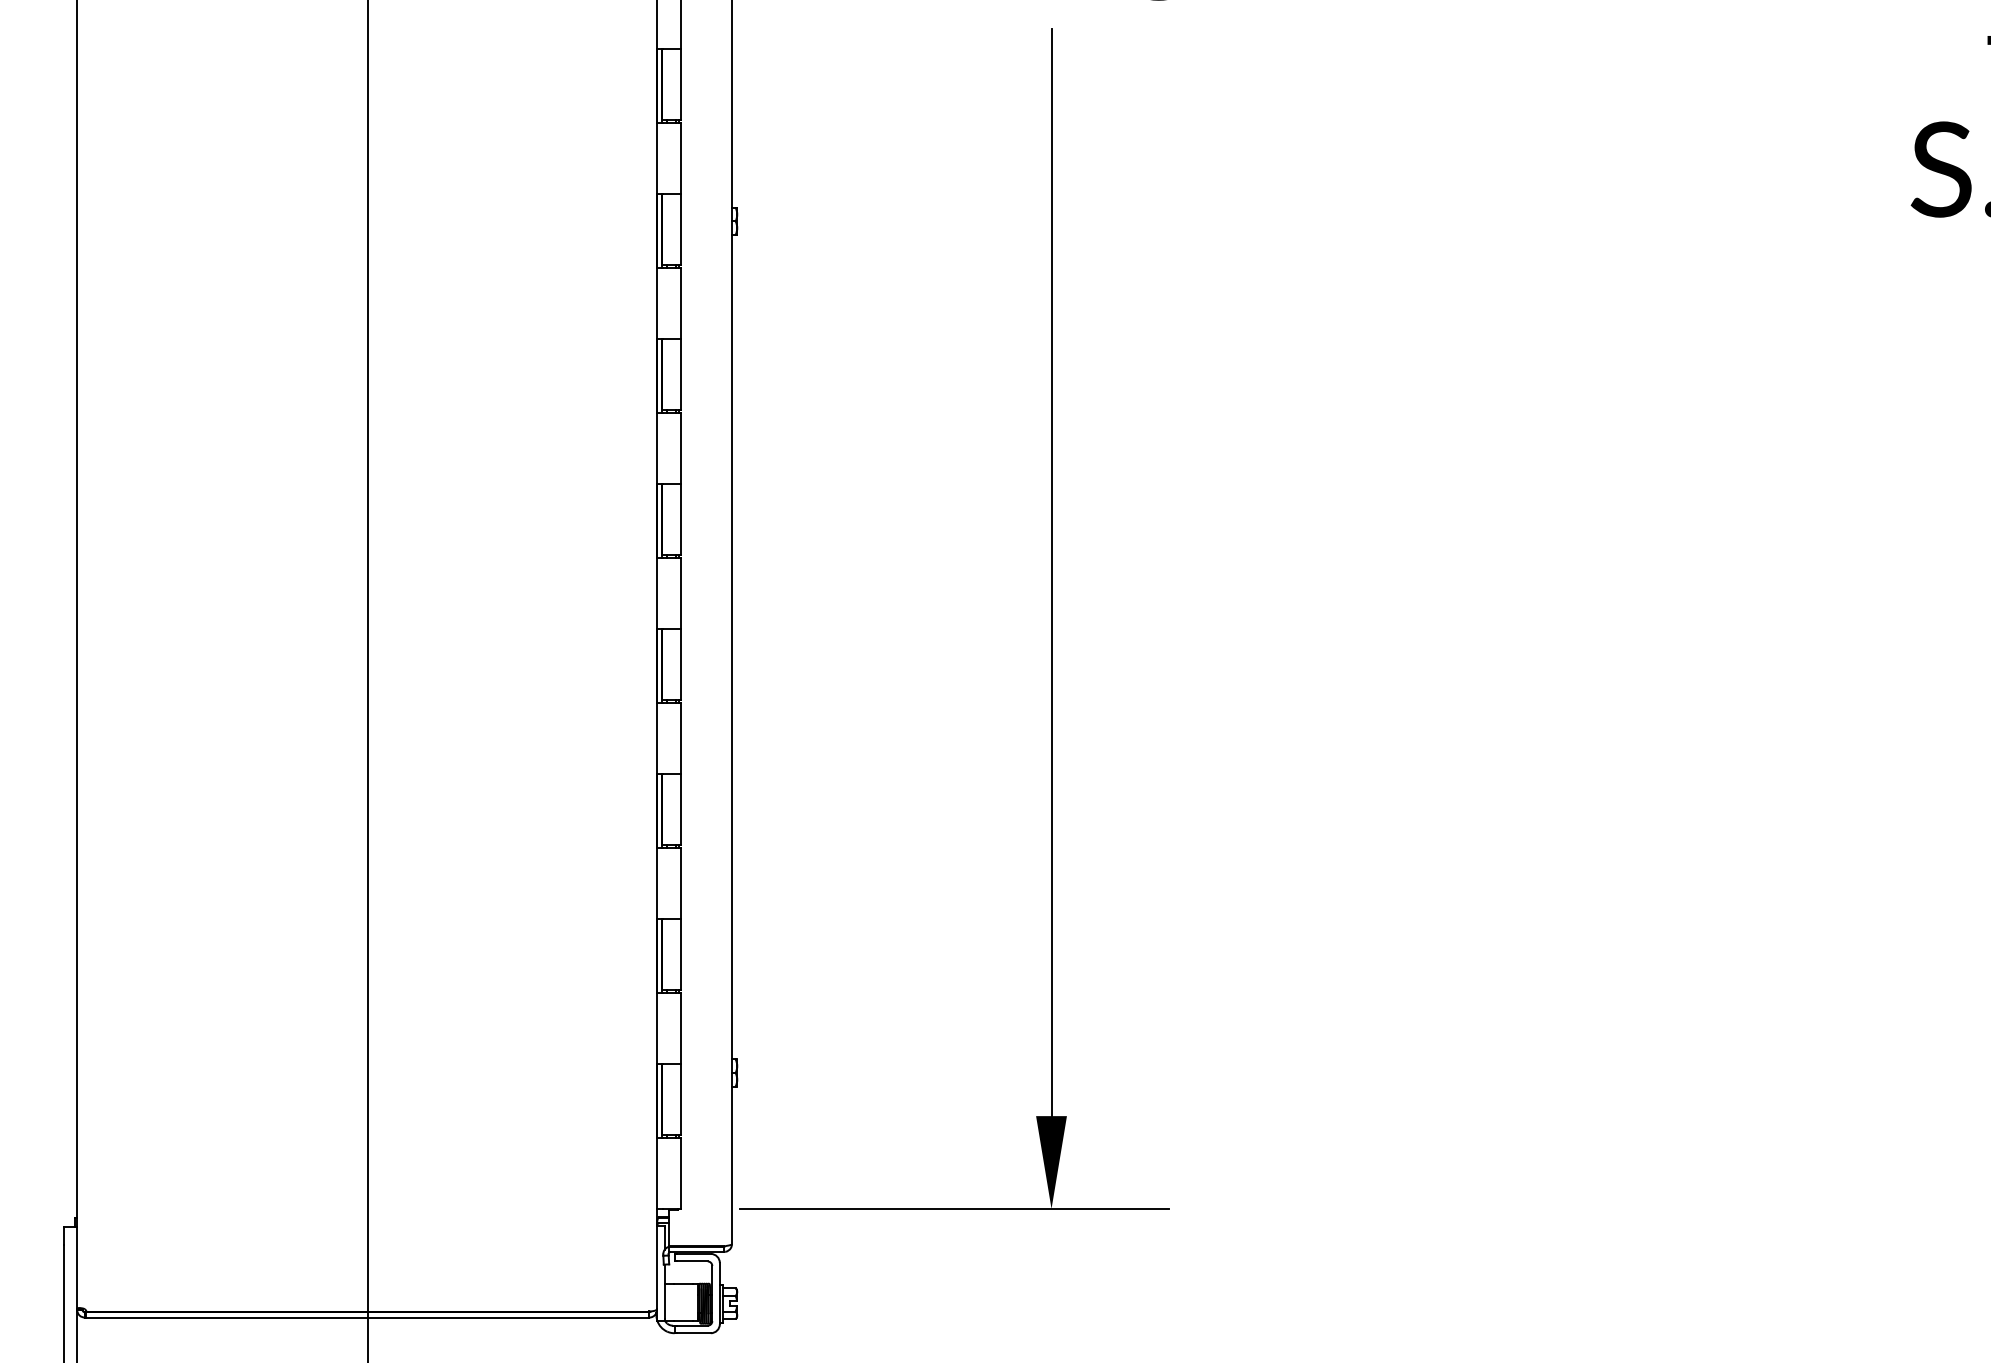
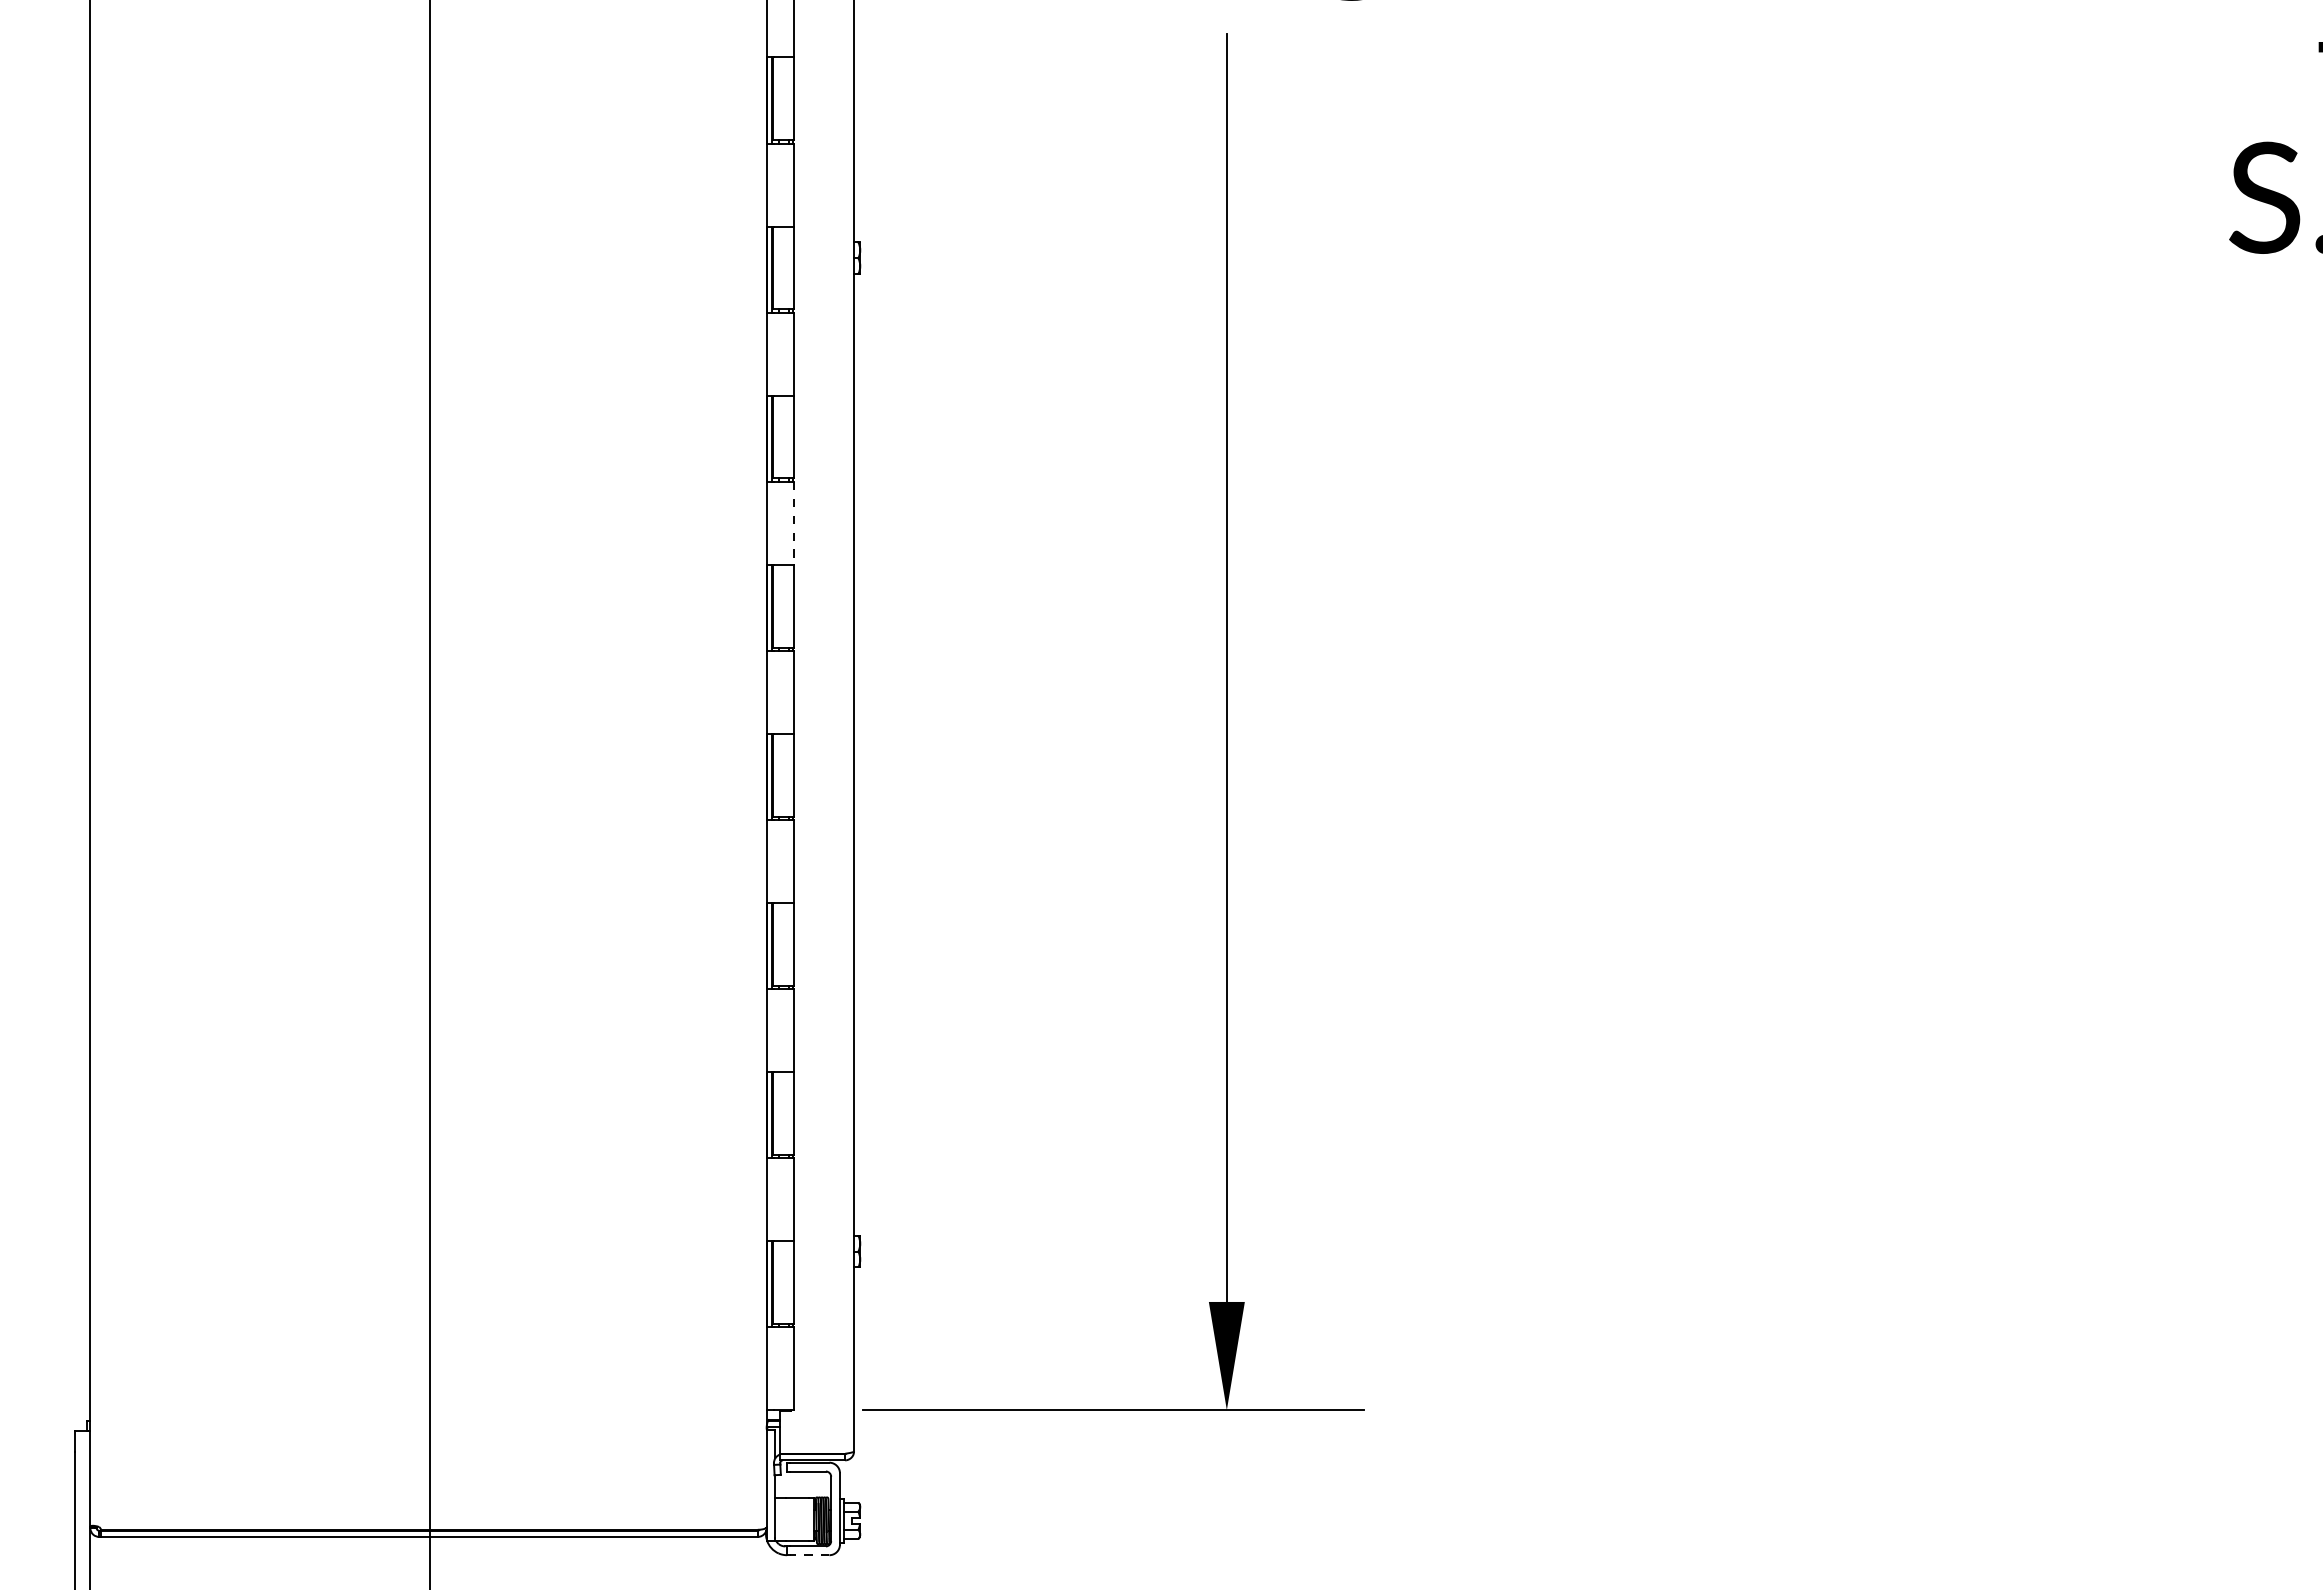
line: (680, 448) -> (794, 523), solid -> dashed
line: (693, 1333) -> (809, 1555), solid -> dashed

